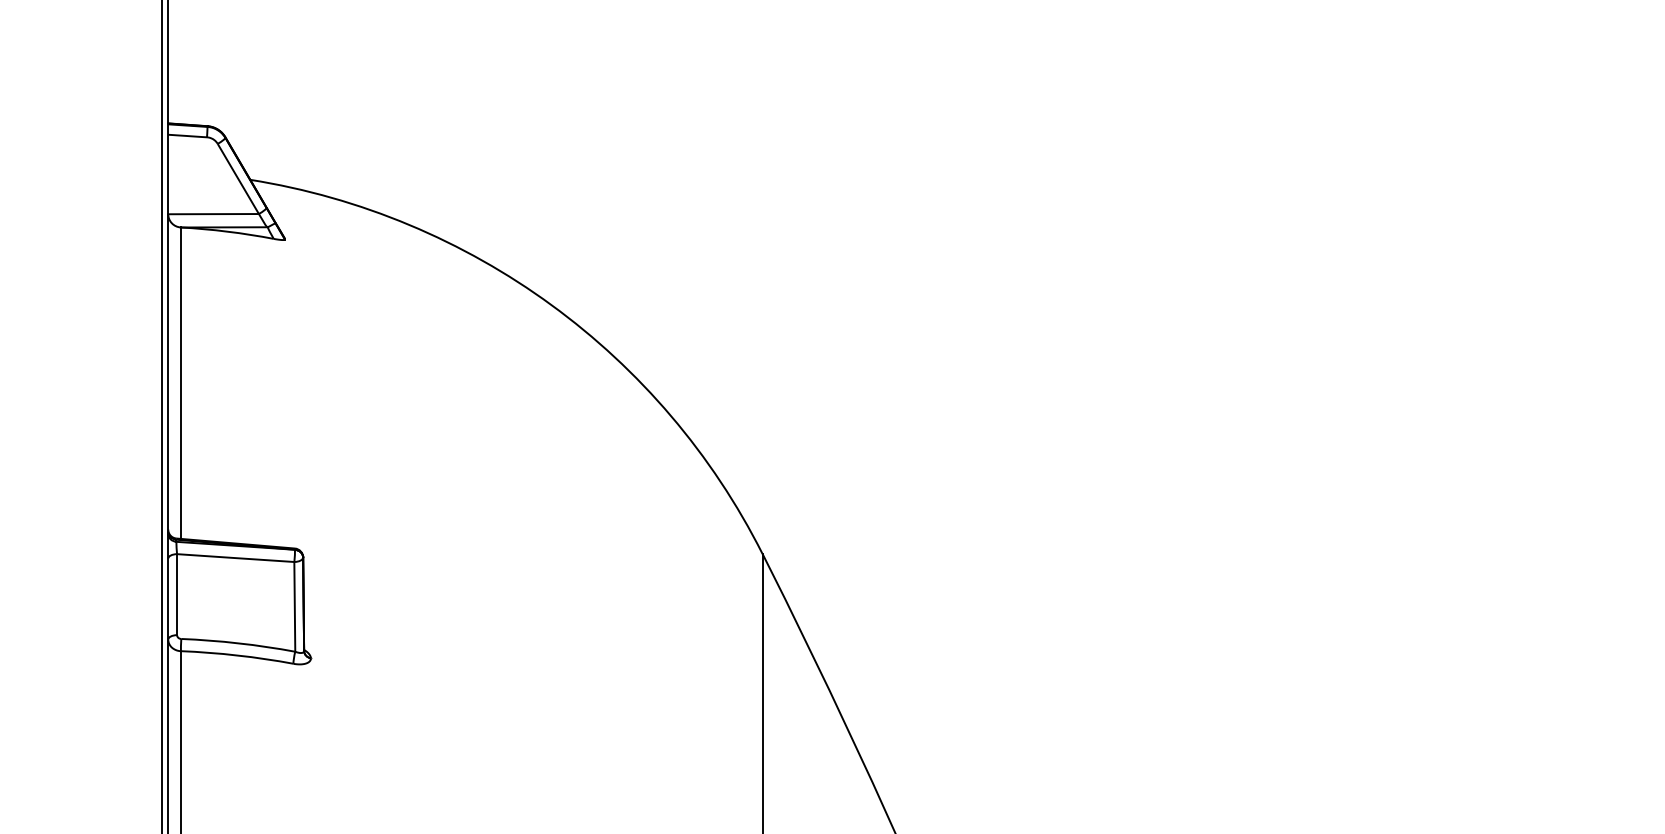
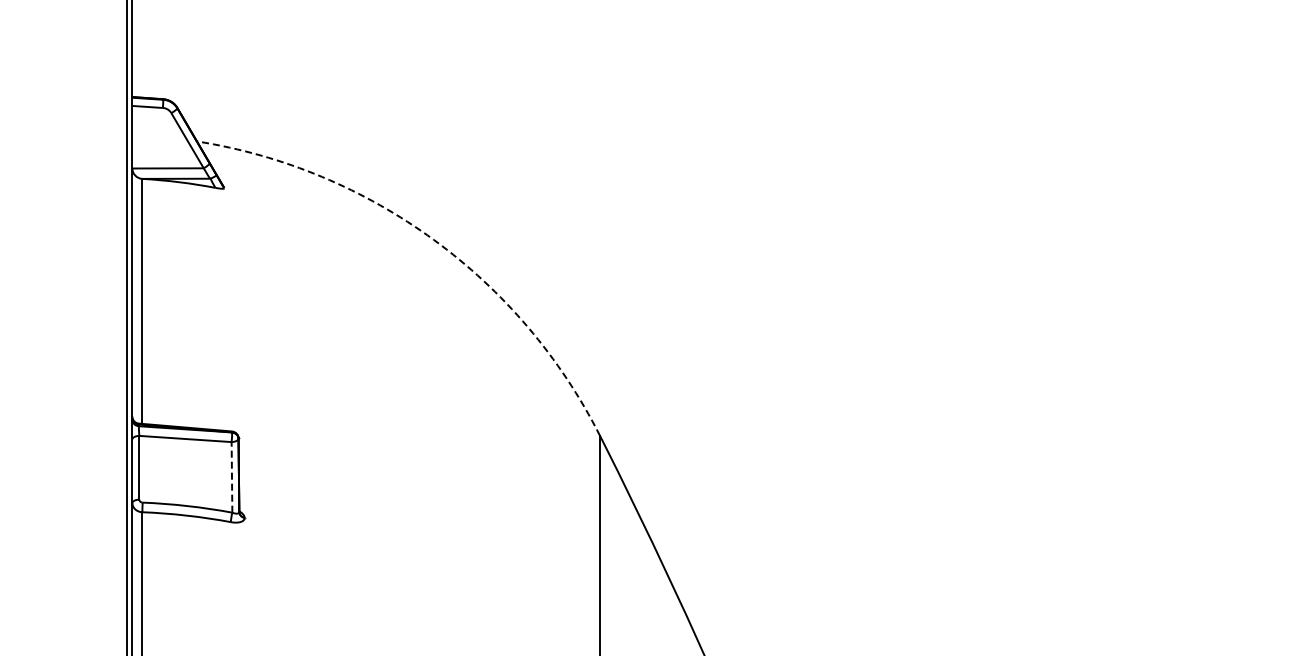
arc: (550, 304) -> (433, 239), solid -> dashed
line: (294, 605) -> (231, 476), solid -> dashed

